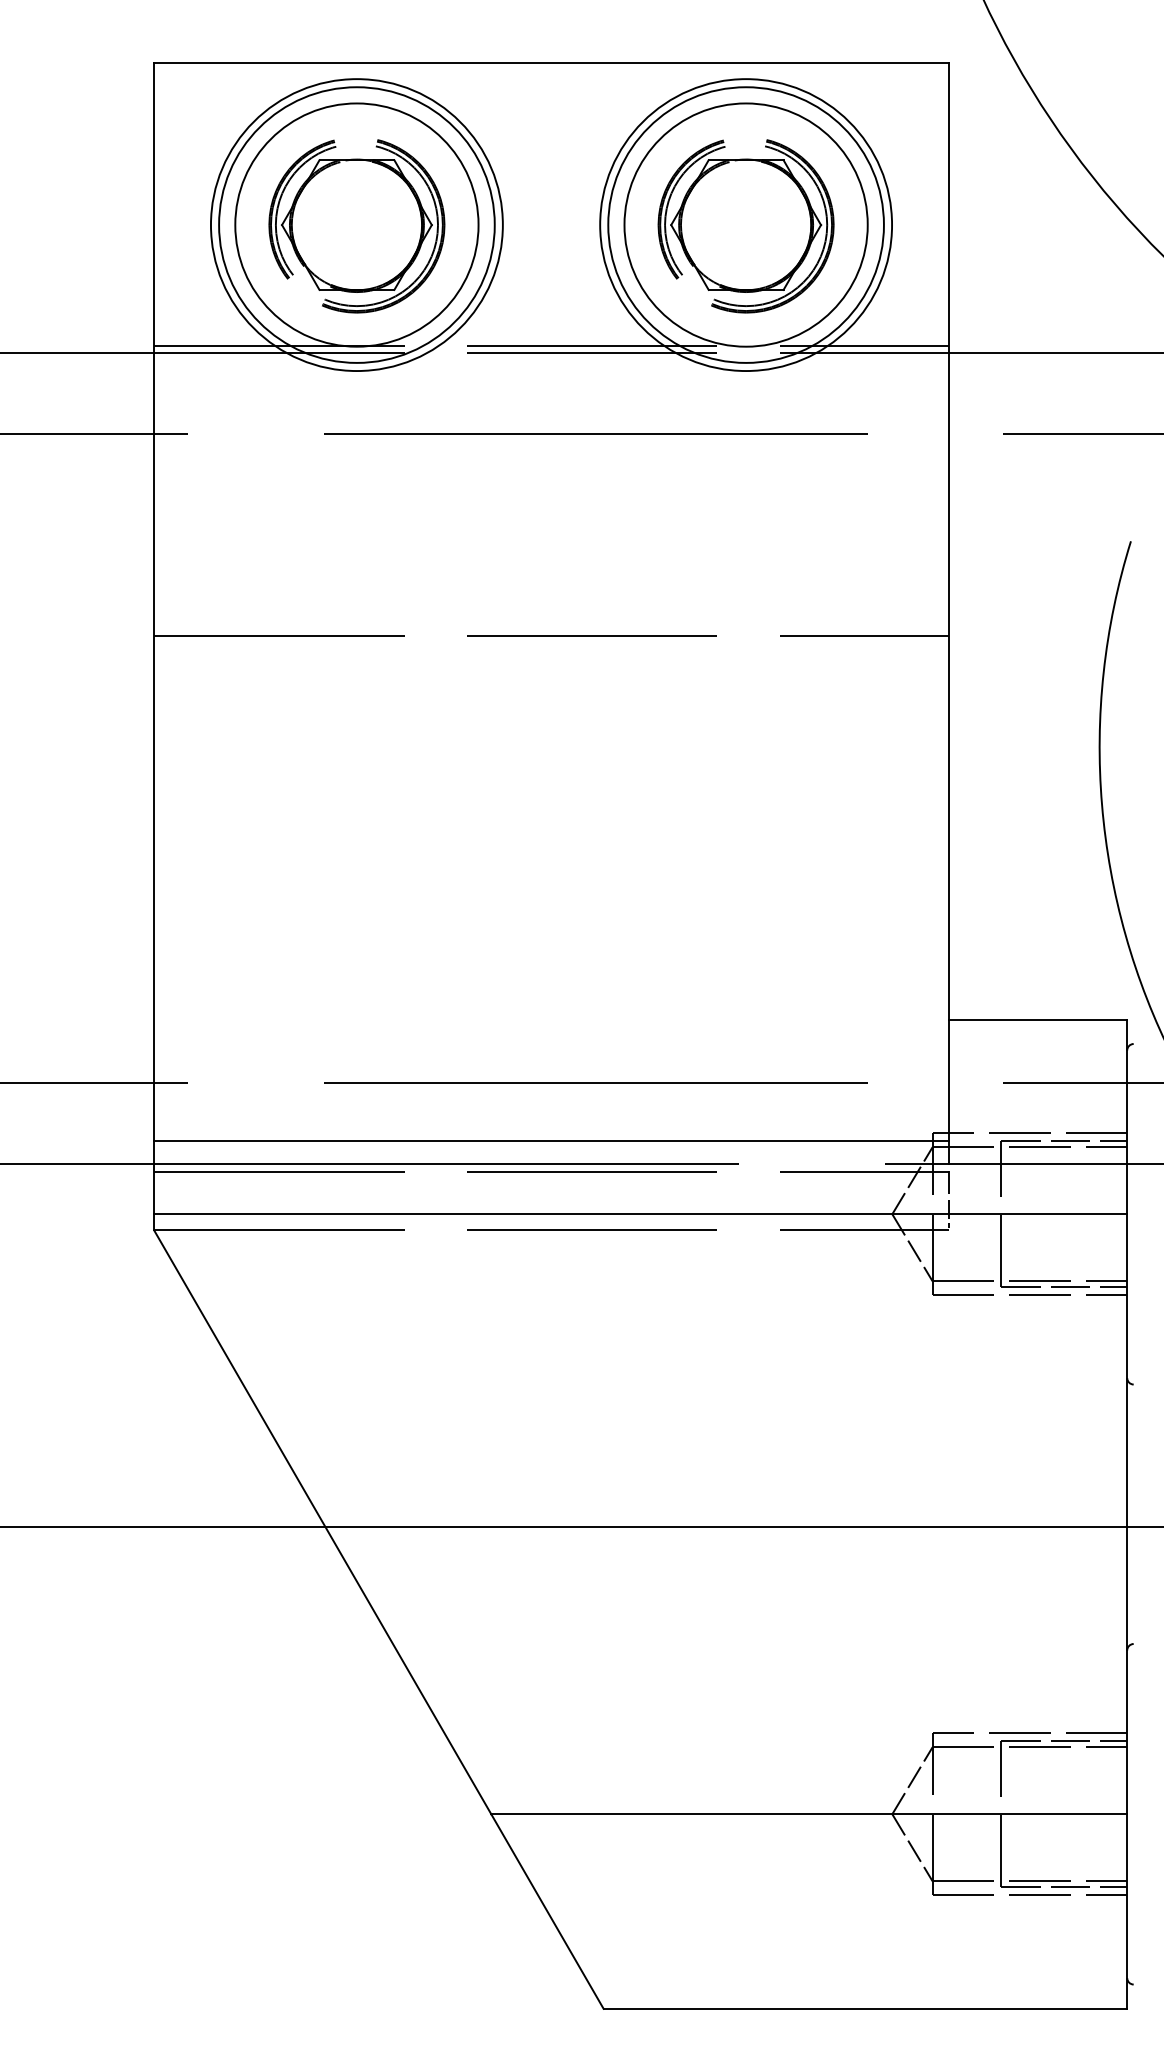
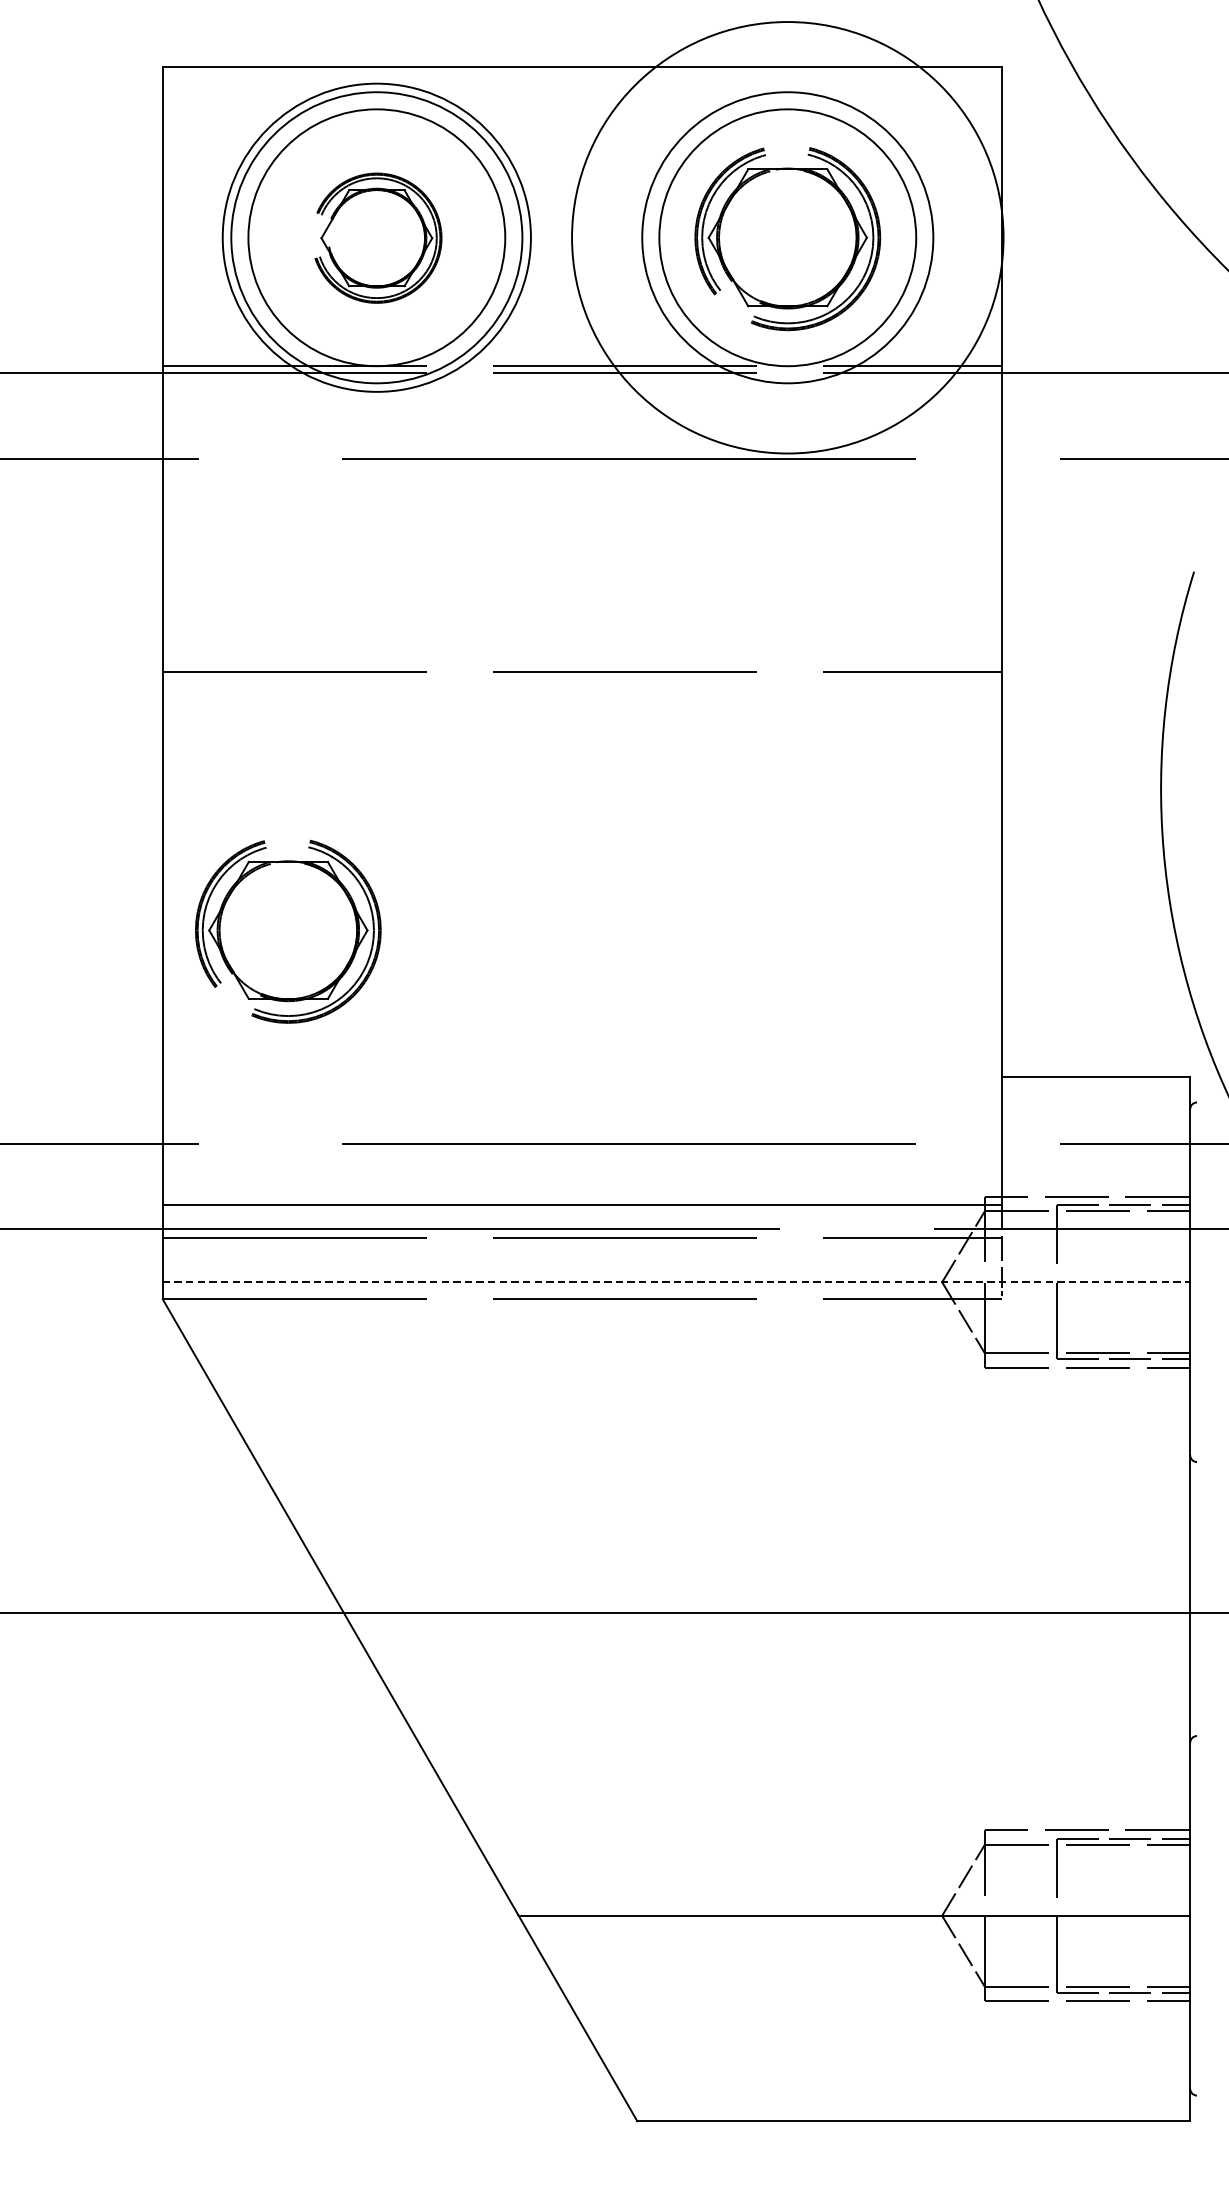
circle: (746, 225) -> (788, 238), size x1.4
part: (356, 226) -> (376, 239), size x0.7
part: (272, 882) -> (287, 931), added
line: (641, 1214) -> (677, 1282), solid -> dashed

